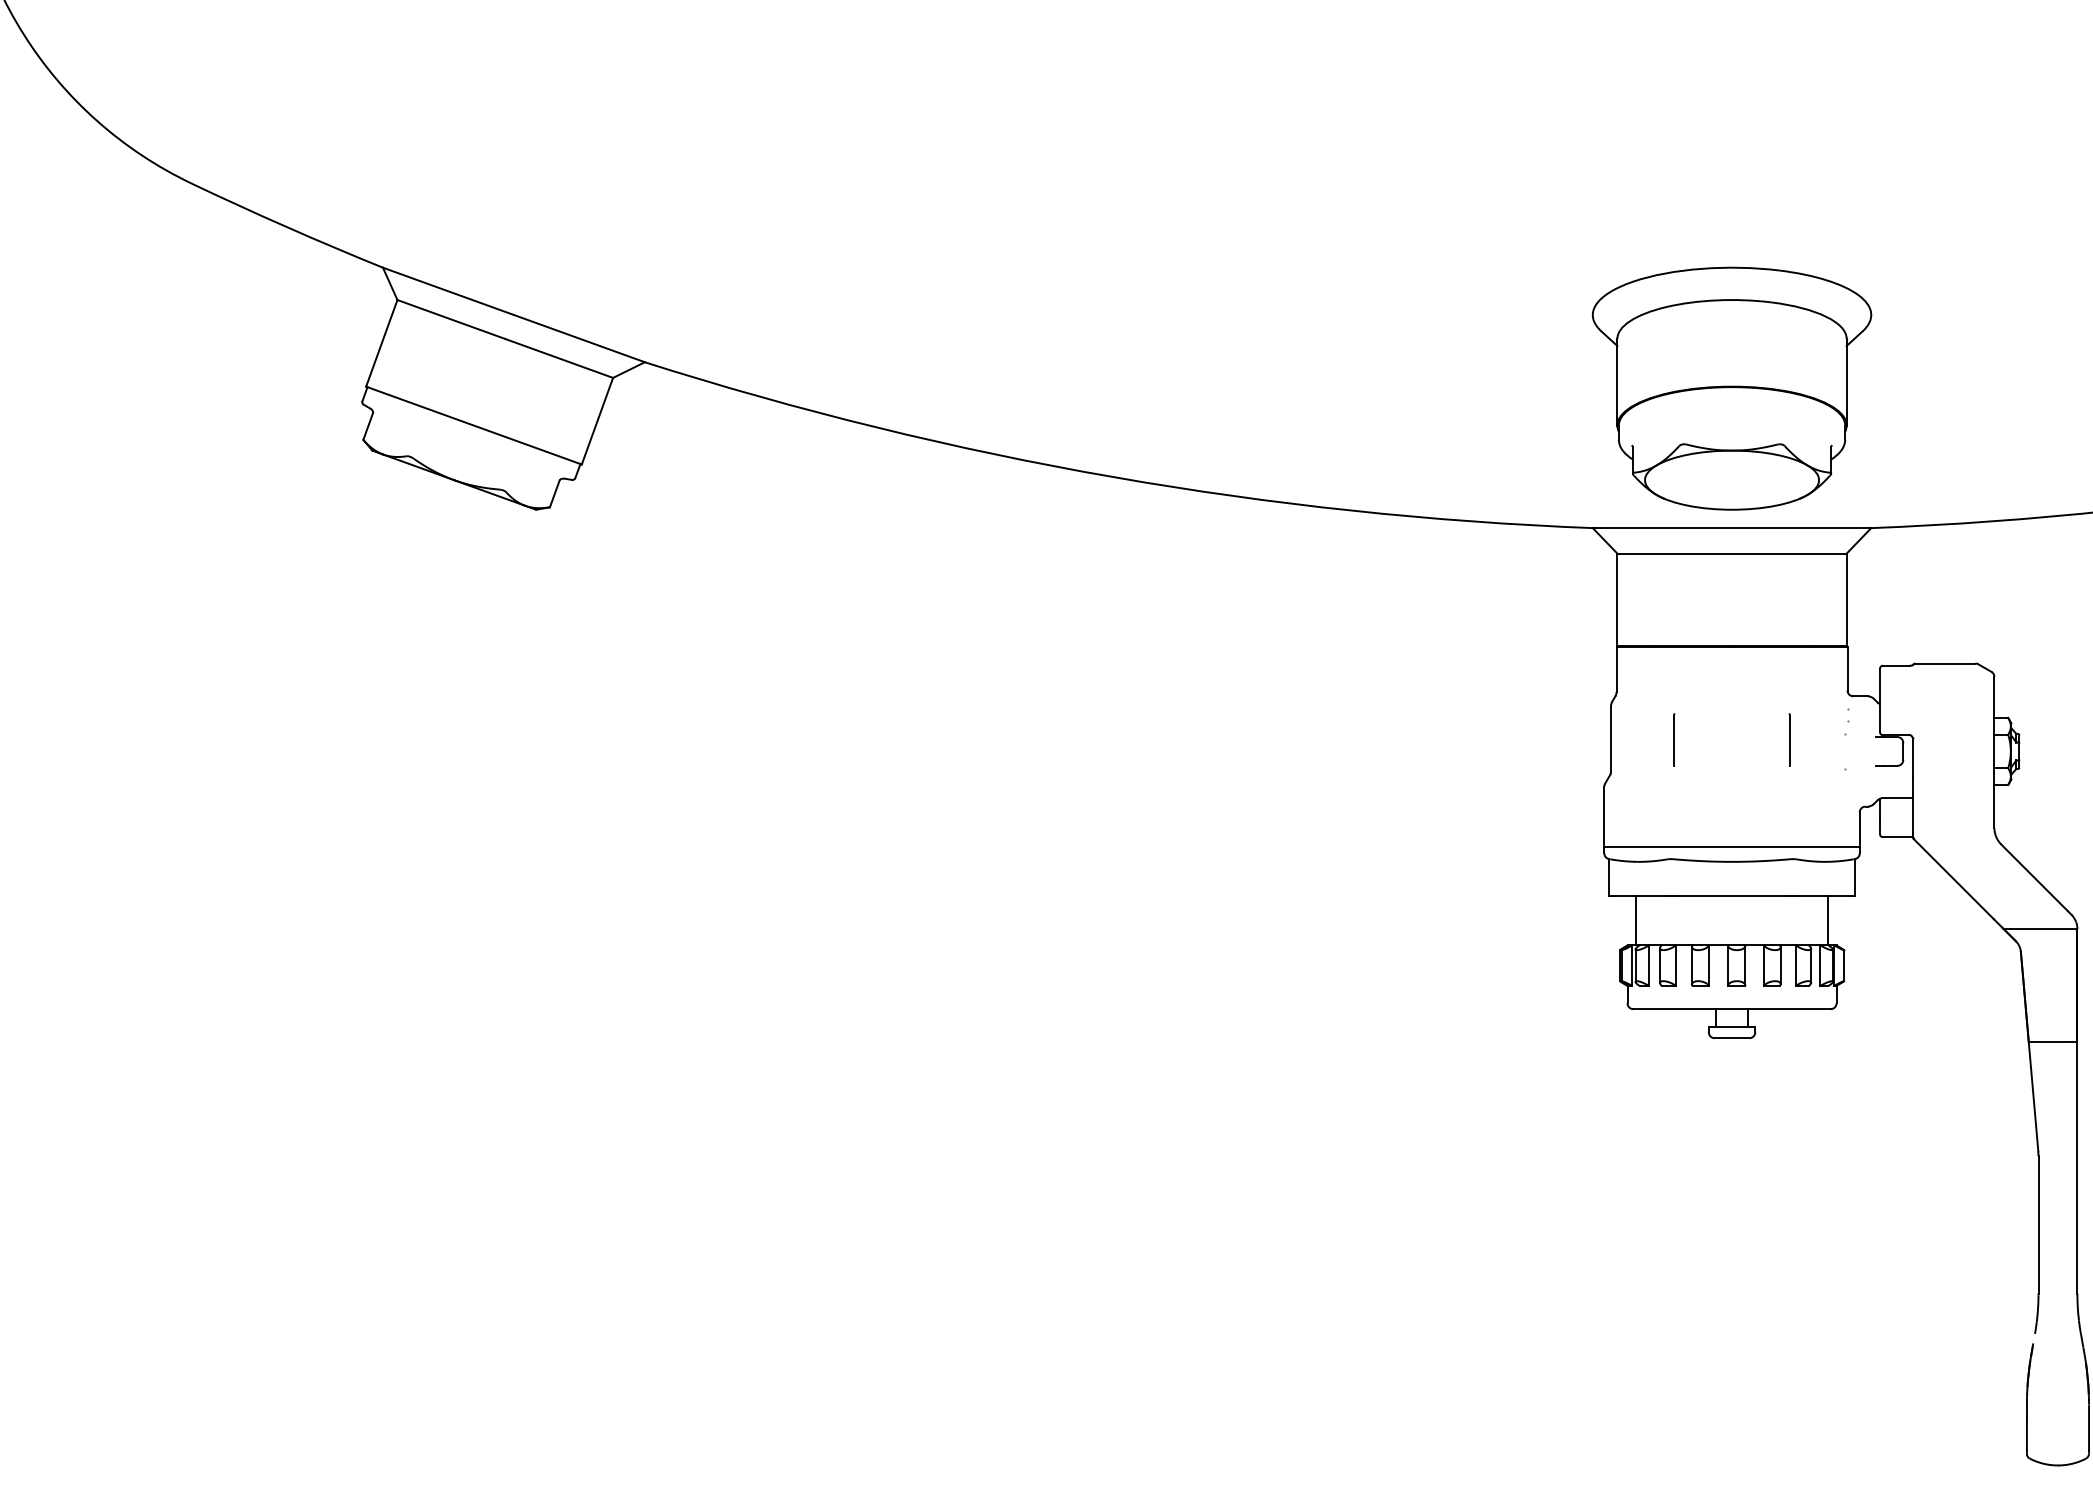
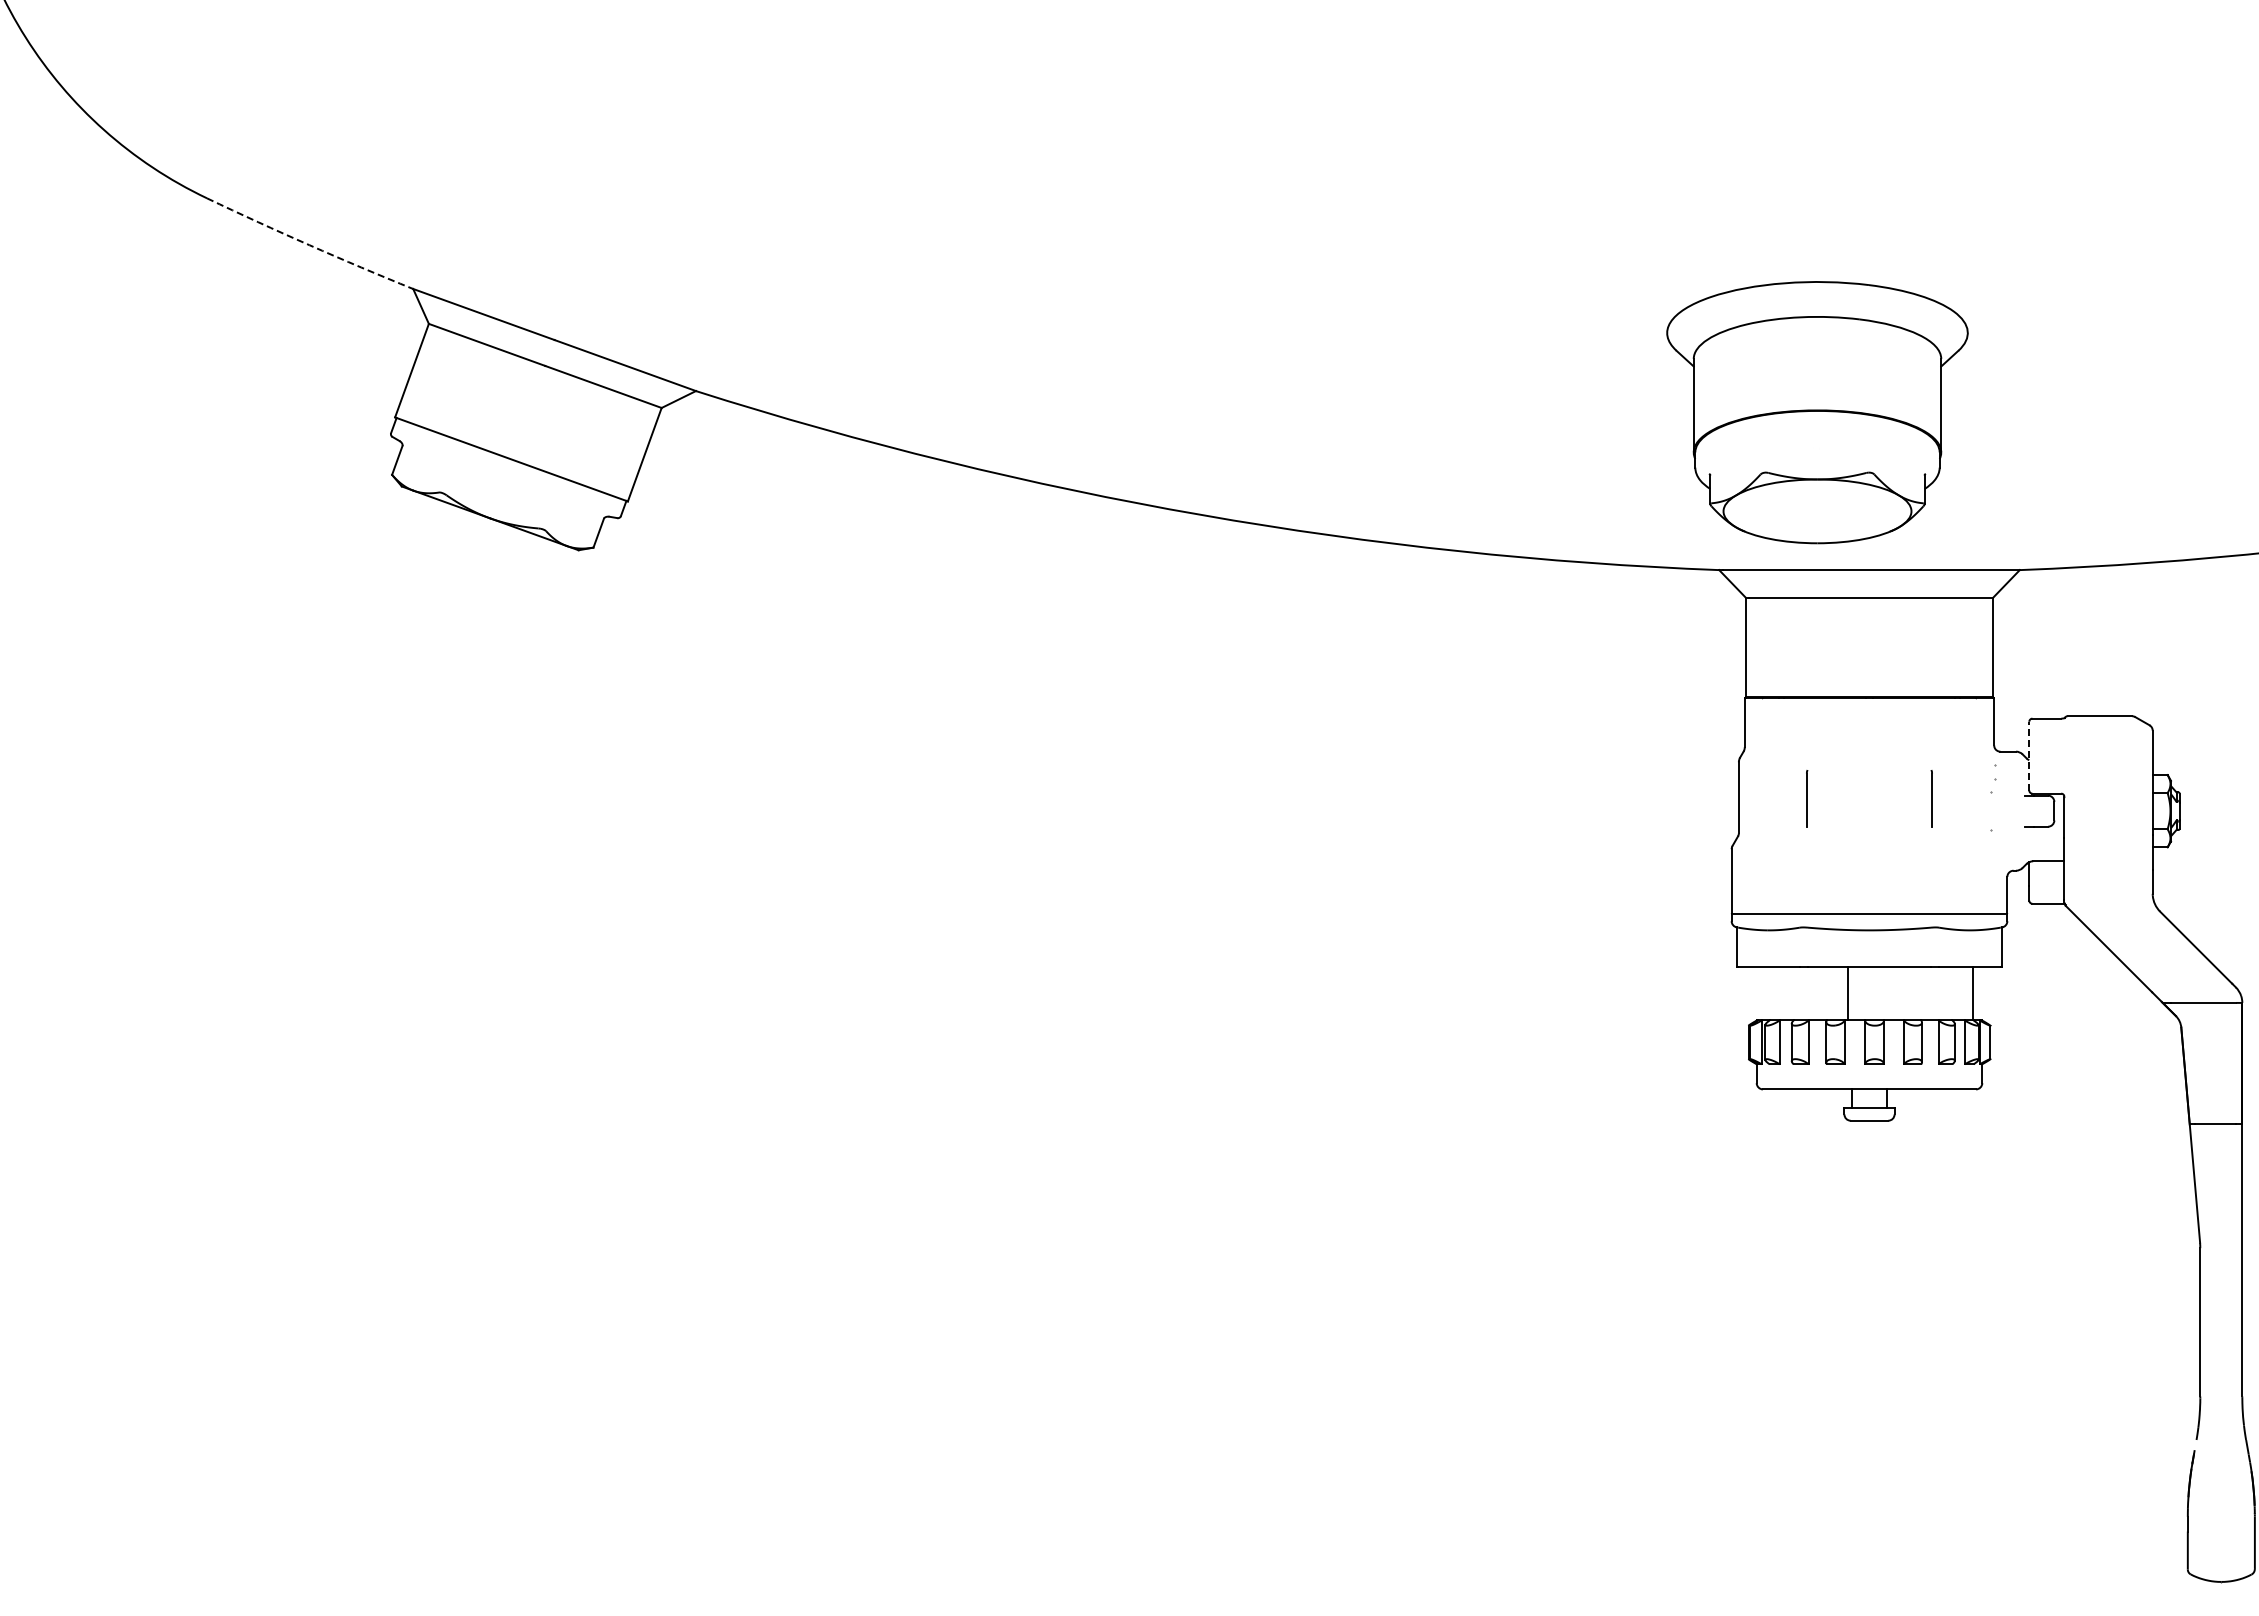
arc: (286, 227) -> (309, 245), solid -> dashed
part: (1732, 388) -> (1817, 412), moved
line: (1880, 699) -> (2029, 755), solid -> dashed
line: (1636, 920) -> (1848, 993), moved

